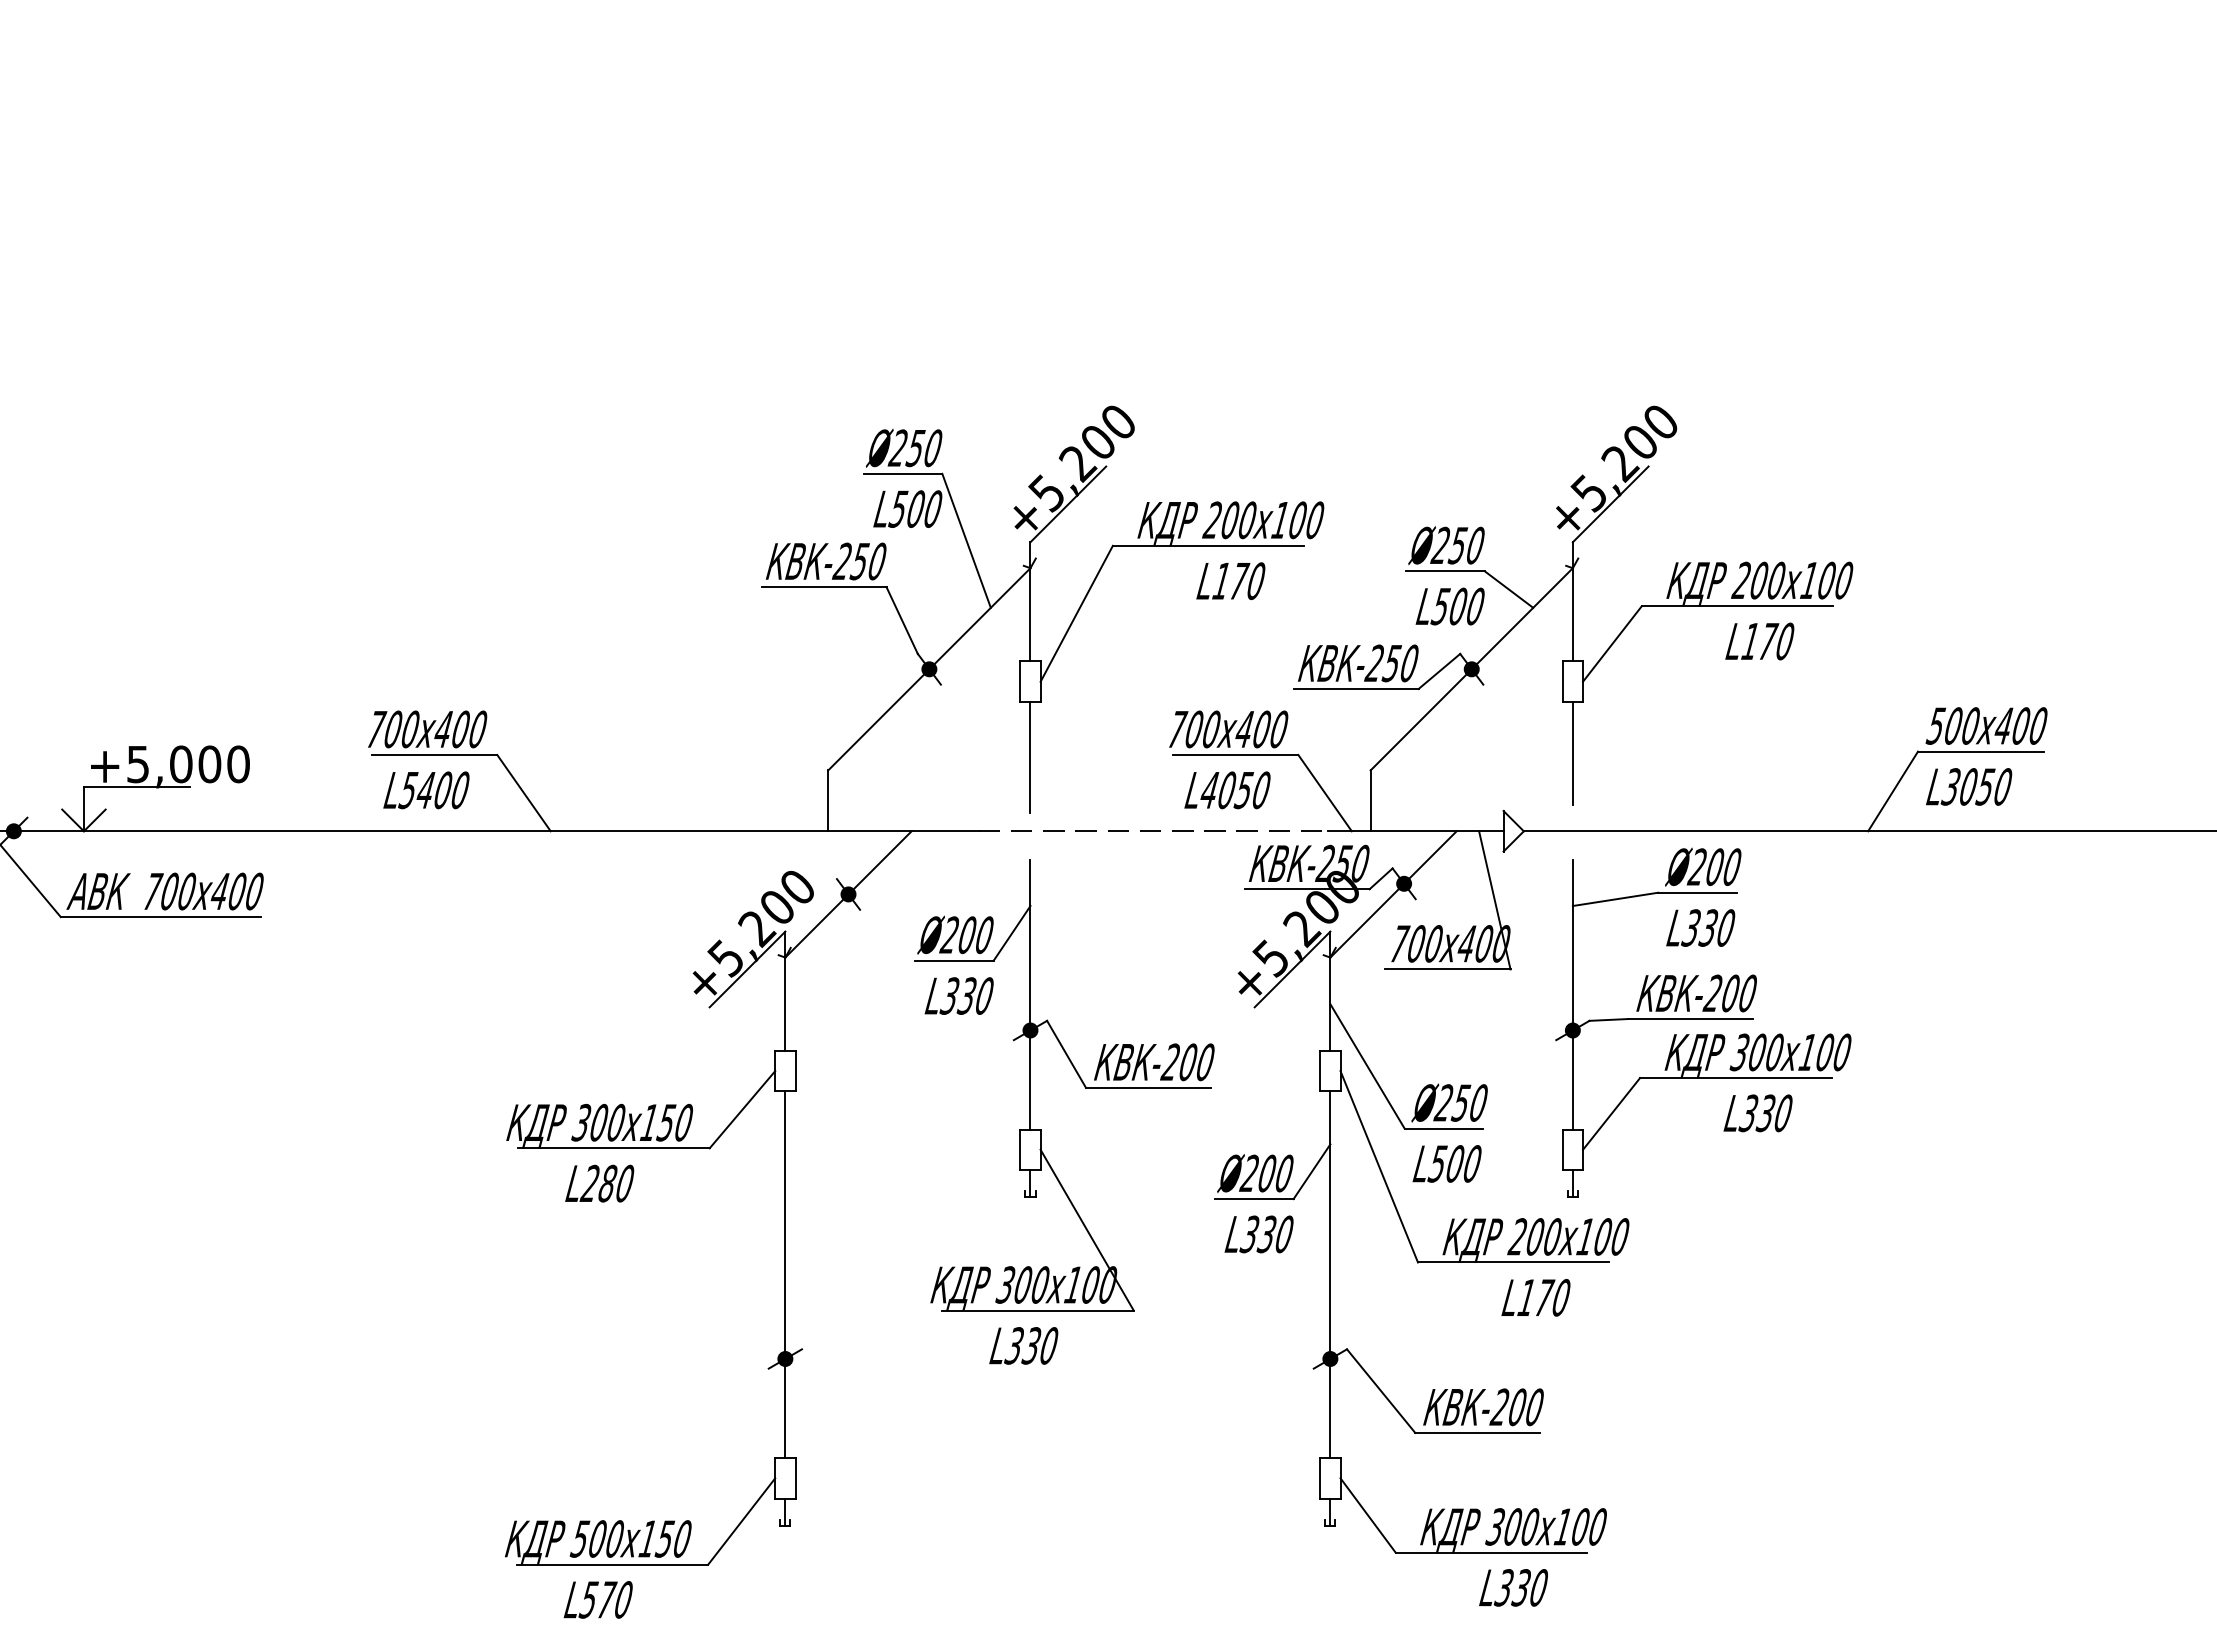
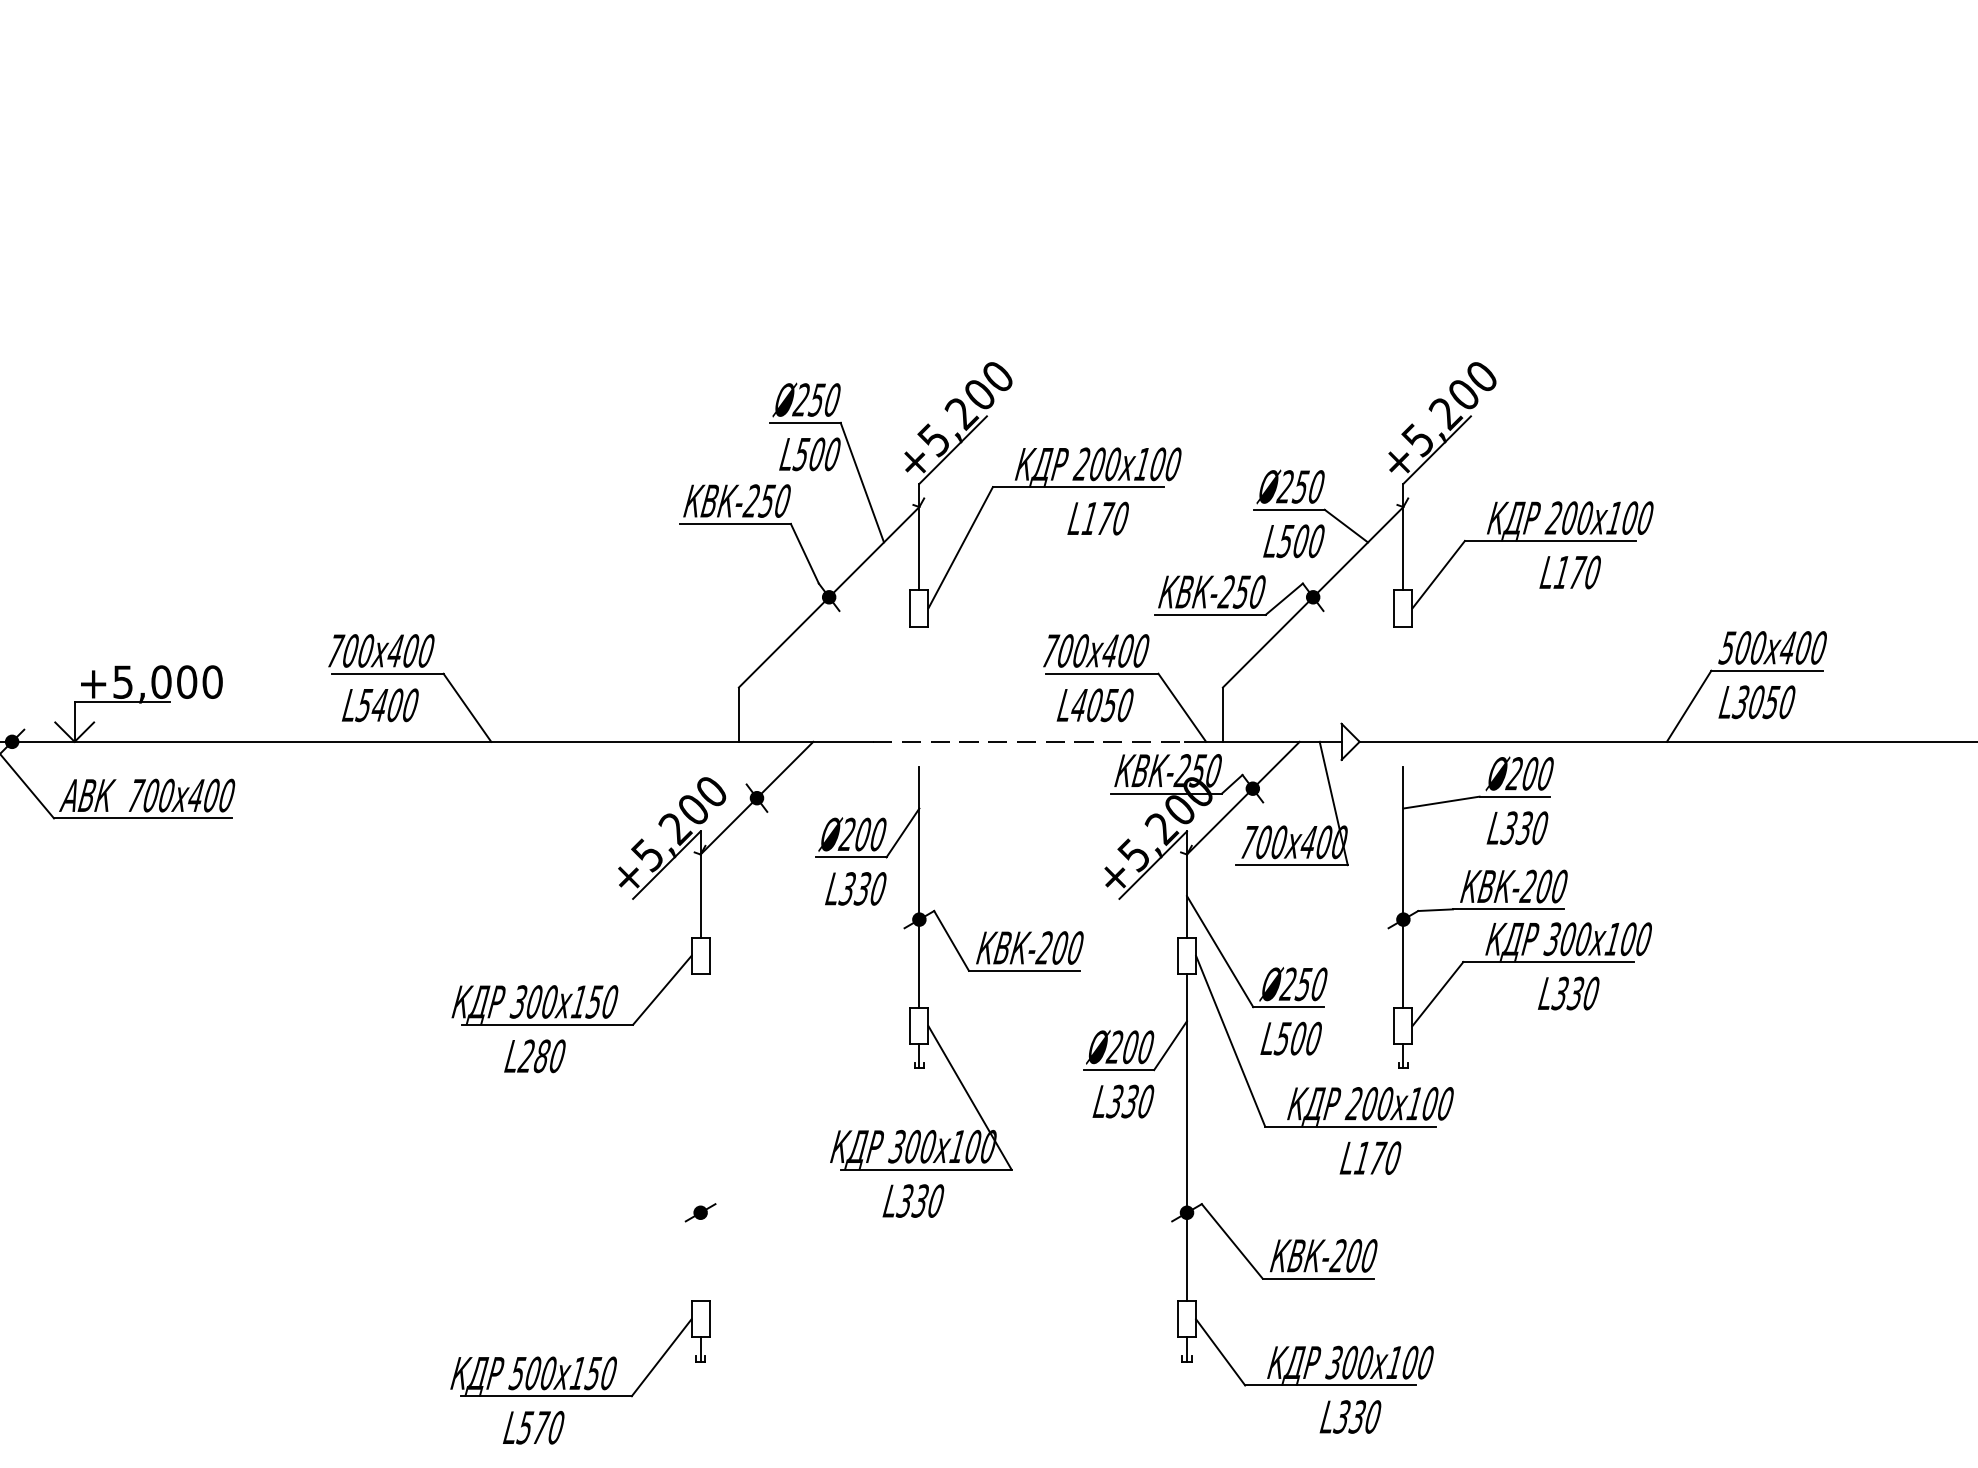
line: (1572, 753) -> (1403, 672), removed
line: (1030, 757) -> (919, 675), removed
line: (785, 1274) -> (700, 1137), removed

